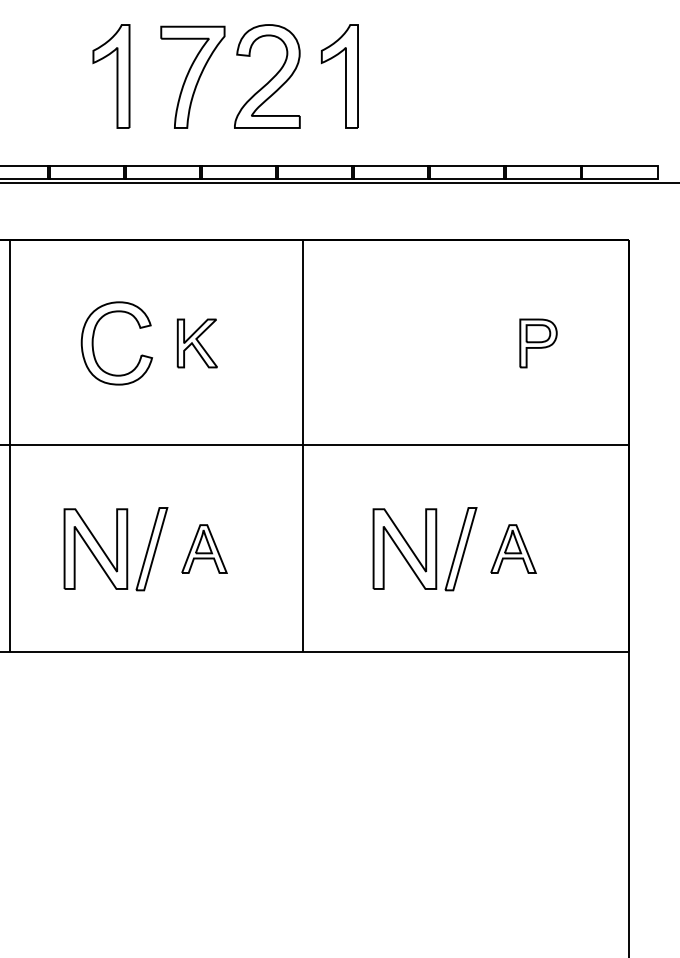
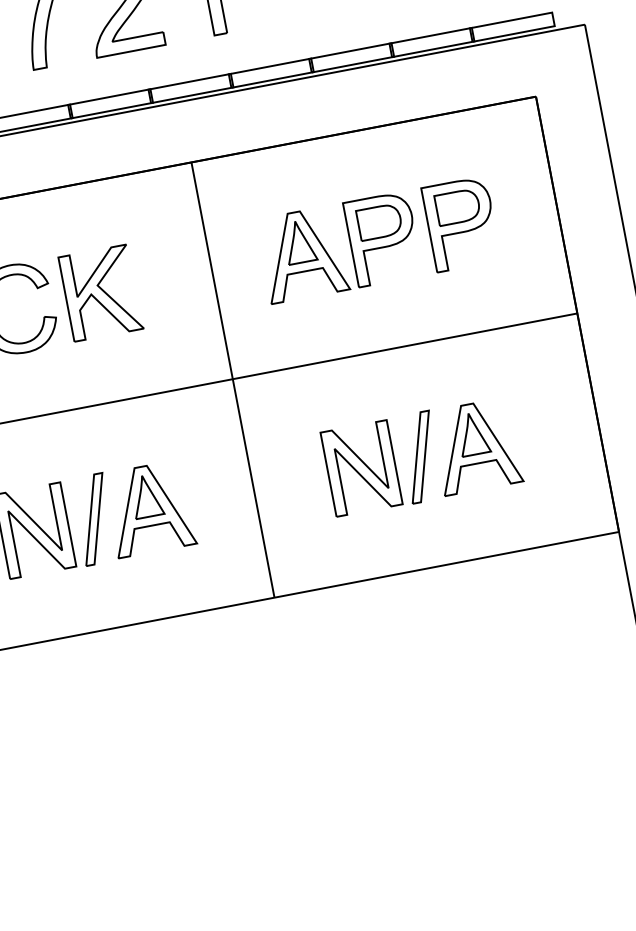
part: (197, 343) -> (101, 293), size x1.67
part: (538, 343) -> (461, 224), size x1.67
part: (412, 347) -> (329, 253), added
part: (204, 548) -> (149, 508), size x1.67
part: (513, 548) -> (476, 445), size x1.67

